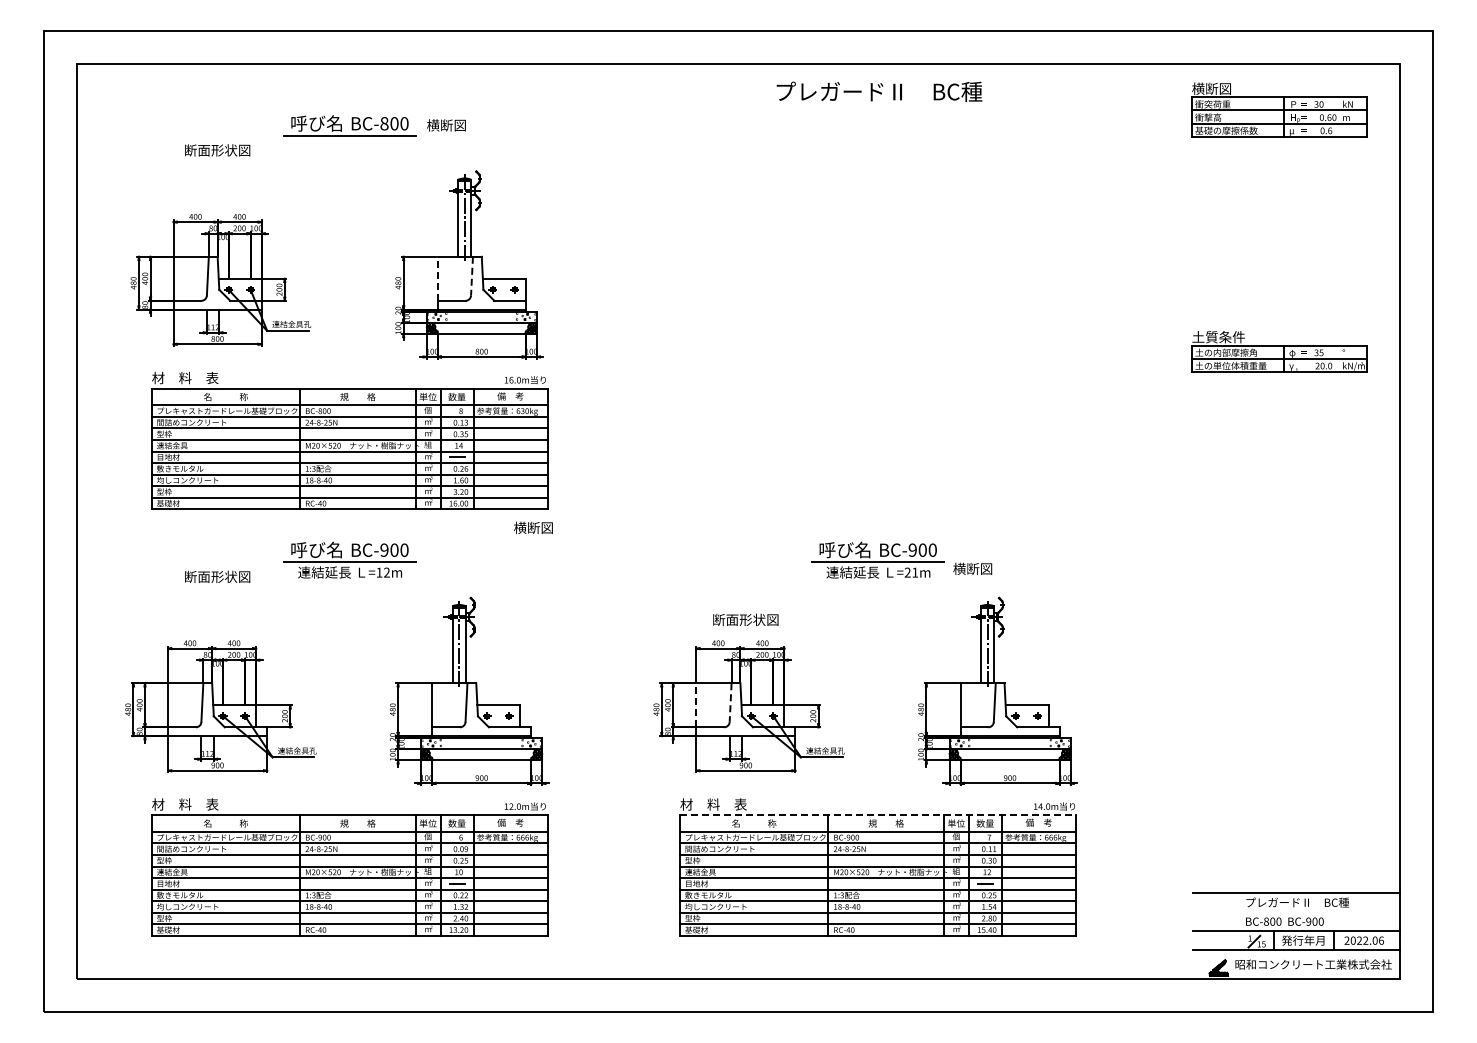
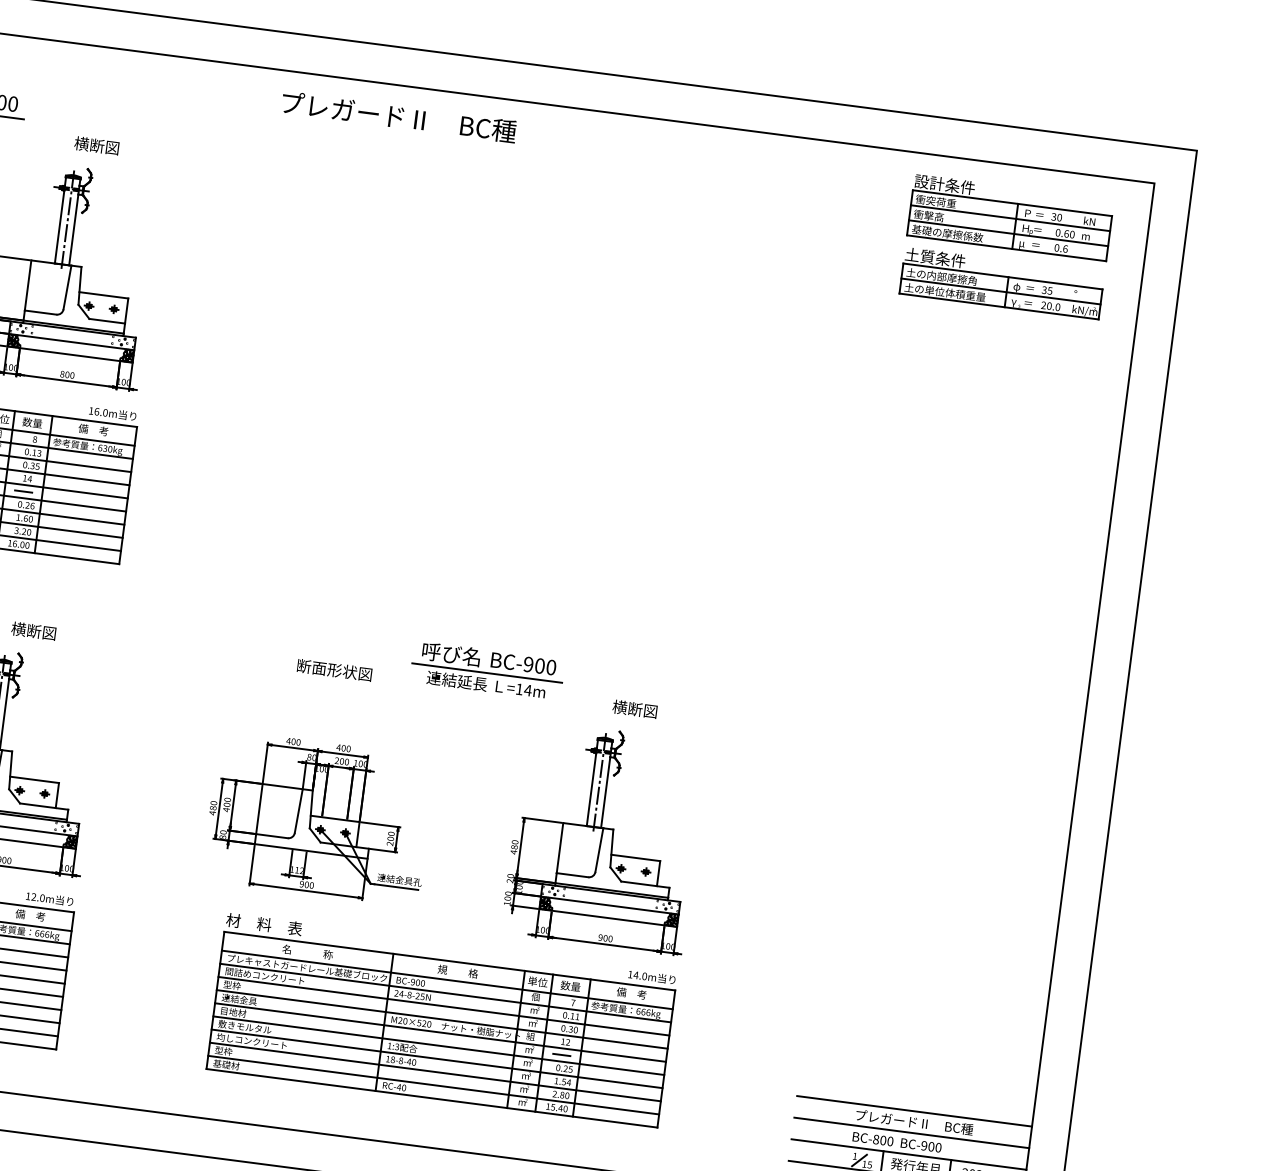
text: (1218, 88) -> (944, 184), 横断図 -> 設計条件
text: (879, 91) -> (399, 116), moved
text: (446, 125) -> (96, 145), moved
line: (471, 276) -> (66, 287), dashed -> solid
line: (437, 278) -> (27, 285), dashed -> solid
part: (1279, 351) -> (1002, 283), moved
text: (533, 527) -> (33, 630), moved
text: (972, 568) -> (634, 708), moved
text: (911, 572) -> (523, 689), =21m -> =14m
text: (745, 619) -> (334, 669), moved
line: (730, 703) -> (298, 812), dashed -> solid
line: (696, 704) -> (259, 808), dashed -> solid
line: (878, 815) -> (450, 961), dashed -> solid
line: (1296, 911) -> (911, 1132), added

